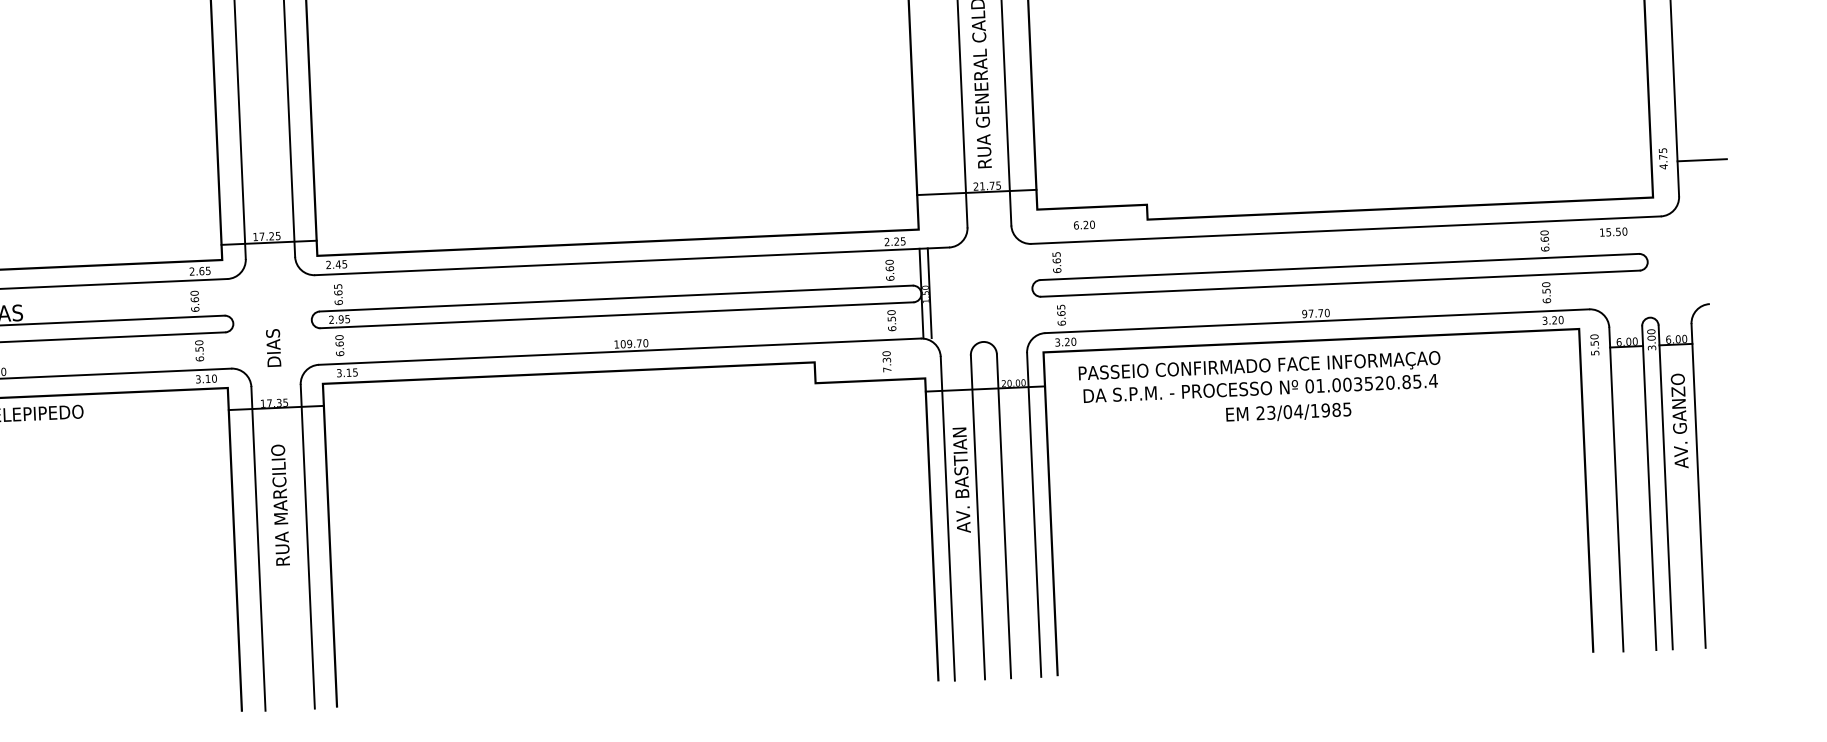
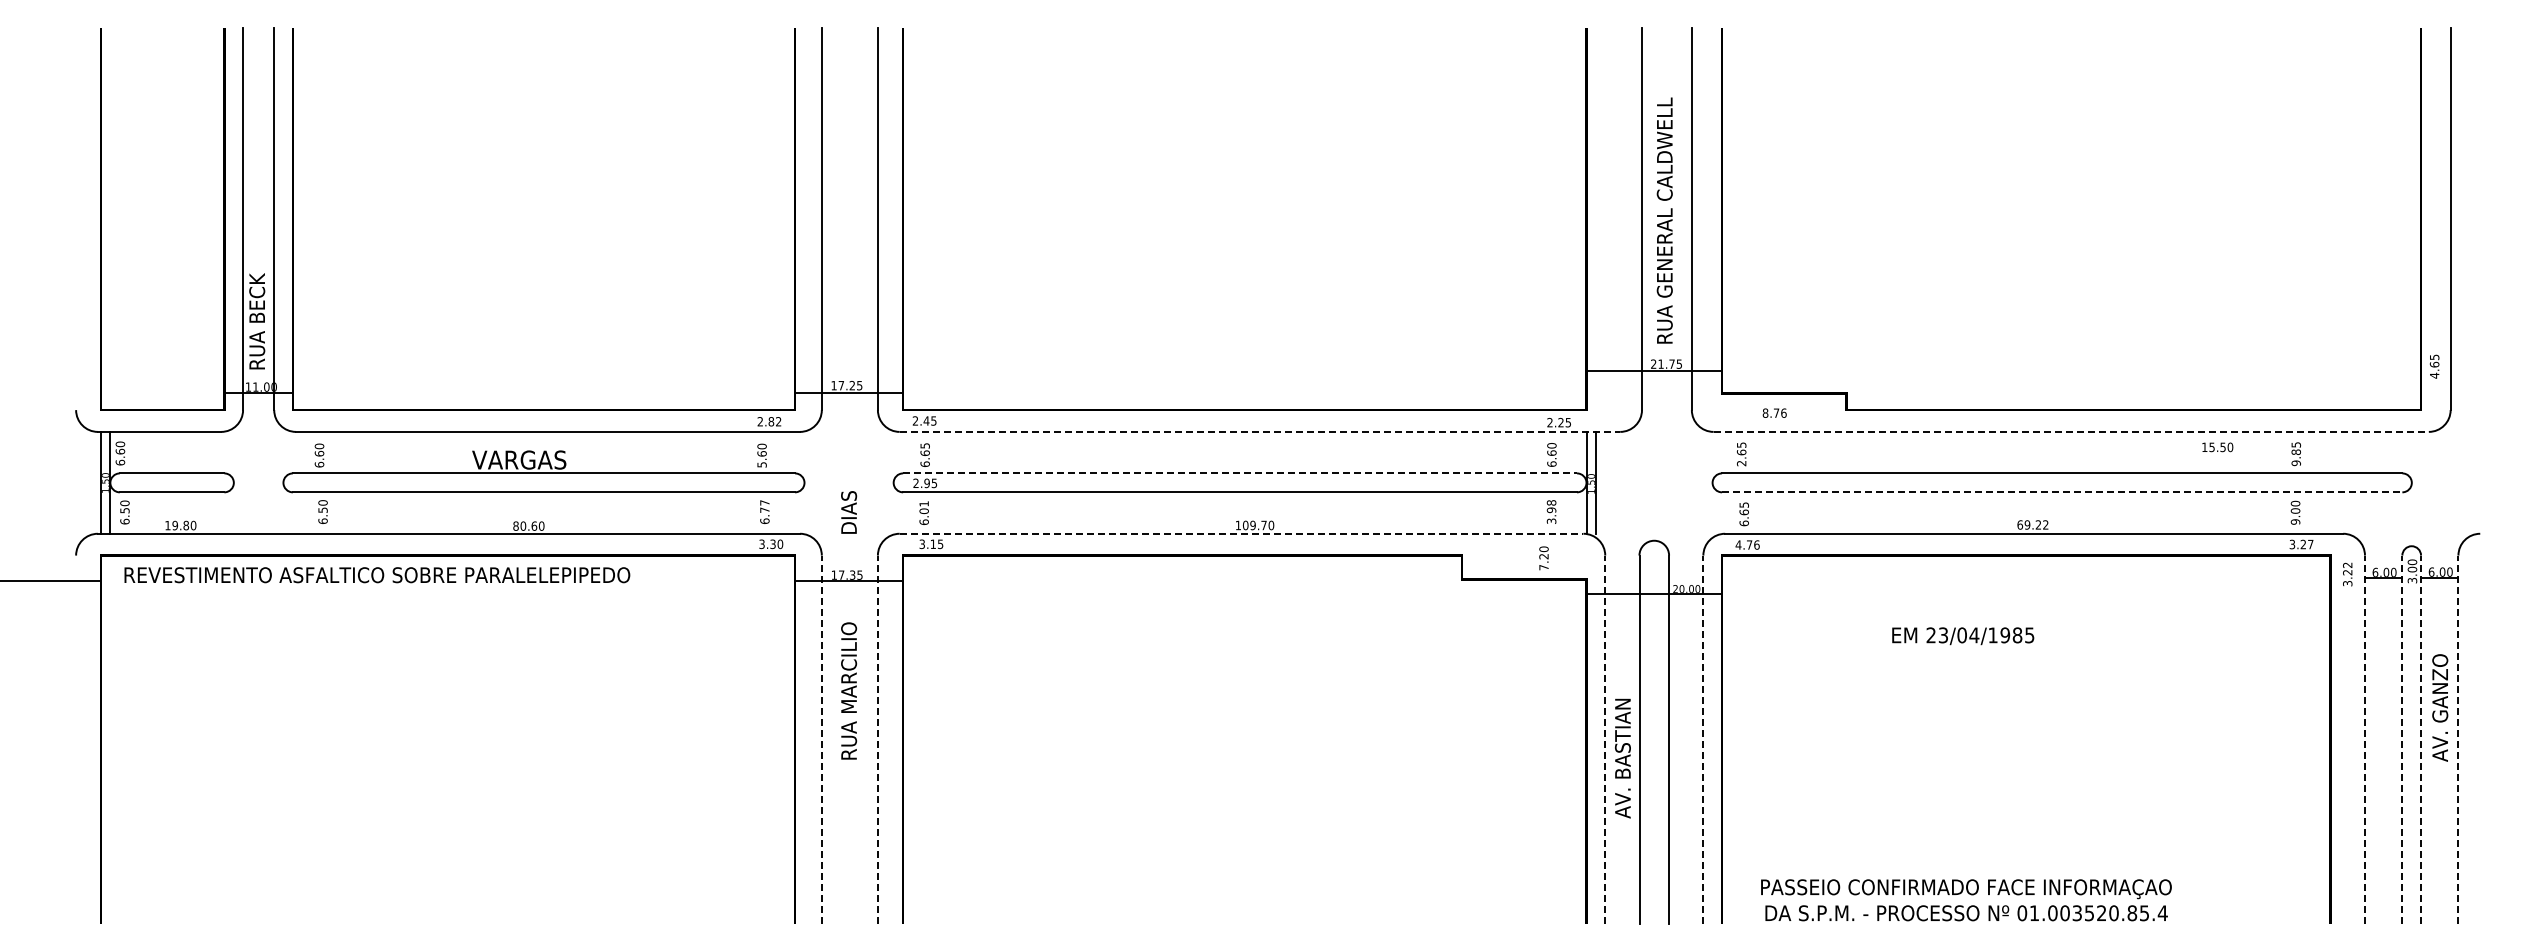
text: (1663, 156) -> (2434, 364), 4.75 -> 4.65
line: (1702, 160) -> (2478, 370), removed
text: (1084, 224) -> (1774, 412), 6.20 -> 8.76
line: (1346, 229) -> (2071, 431), solid -> dashed
text: (1613, 232) -> (2217, 447), moved
text: (1544, 241) -> (2295, 454), 6.60 -> 9.85
line: (632, 260) -> (1260, 431), solid -> dashed
text: (204, 270) -> (774, 421), 2.65 -> 2.82
text: (1057, 270) -> (1741, 463), 6.65 -> 2.65
line: (1340, 283) -> (2062, 492), solid -> dashed
text: (1546, 295) -> (2295, 516), 6.50 -> 9.00
line: (616, 298) -> (1240, 473), solid -> dashed
text: (194, 309) -> (761, 464), 6.60 -> 5.60
text: (1315, 313) -> (2032, 524), 97.70 -> 69.22
text: (1560, 320) -> (2310, 544), 3.20 -> 3.27
text: (891, 321) -> (1551, 512), 6.50 -> 3.98
text: (339, 340) -> (923, 507), 6.60 -> 6.01
text: (1065, 341) -> (1747, 544), 3.20 -> 4.76
text: (1594, 344) -> (2347, 573), 5.50 -> 3.22
text: (199, 346) -> (764, 506), 6.50 -> 6.77
line: (619, 351) -> (1241, 533), solid -> dashed
text: (887, 360) -> (1544, 556), 7.30 -> 7.20
text: (1260, 377) -> (1966, 900), moved
text: (207, 379) -> (772, 544), 3.10 -> 3.30
text: (1289, 413) -> (1963, 636), moved
text: (1679, 420) -> (2440, 707), moved
text: (961, 480) -> (1622, 758), moved
line: (1698, 485) -> (2458, 739), solid -> dashed
line: (1666, 487) -> (2421, 739), solid -> dashed
line: (1649, 488) -> (2402, 739), solid -> dashed
line: (1615, 489) -> (2364, 739), solid -> dashed
line: (1034, 514) -> (1703, 739), solid -> dashed
line: (948, 518) -> (1605, 739), solid -> dashed
line: (307, 546) -> (877, 739), solid -> dashed
line: (258, 548) -> (821, 739), solid -> dashed

